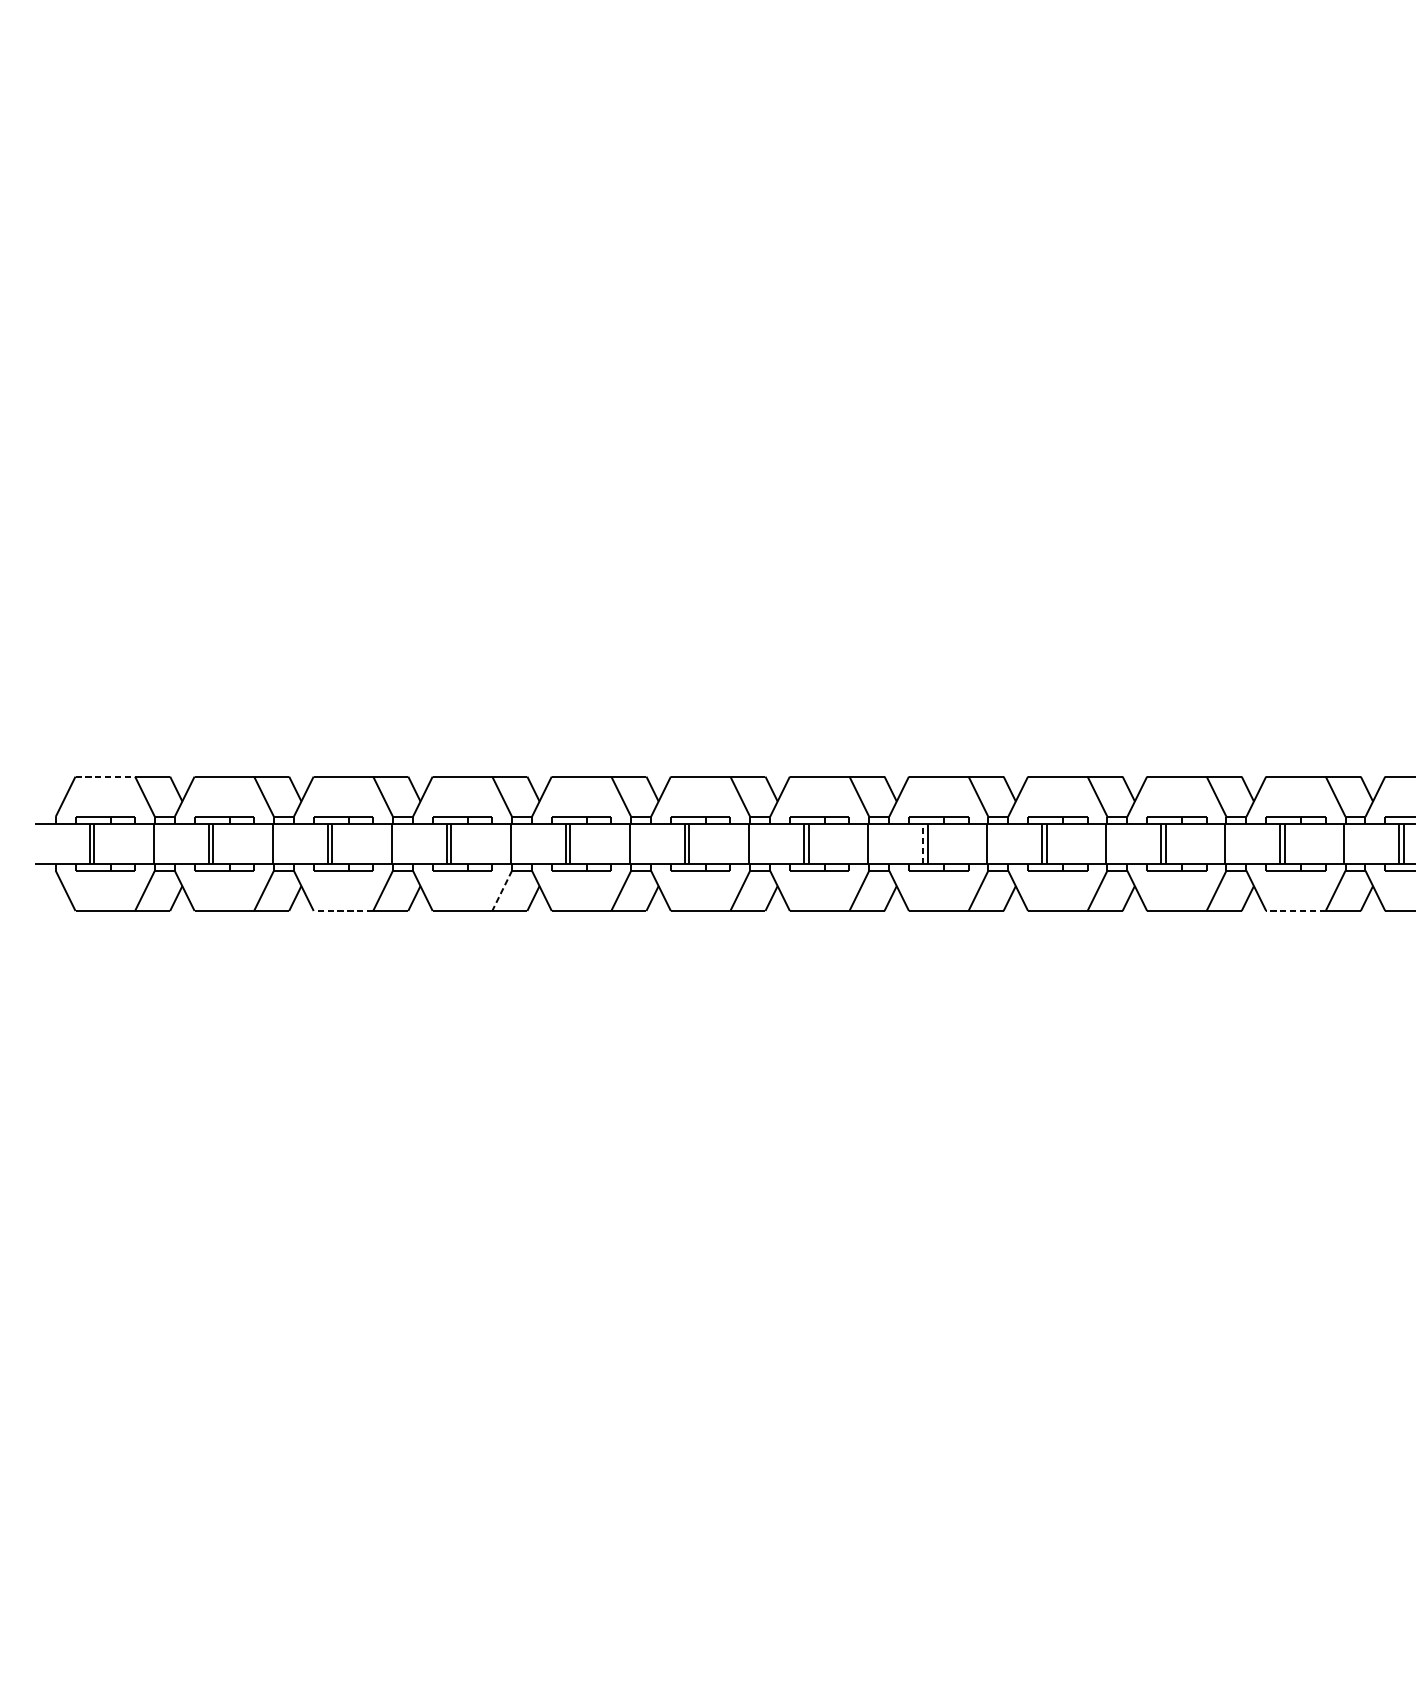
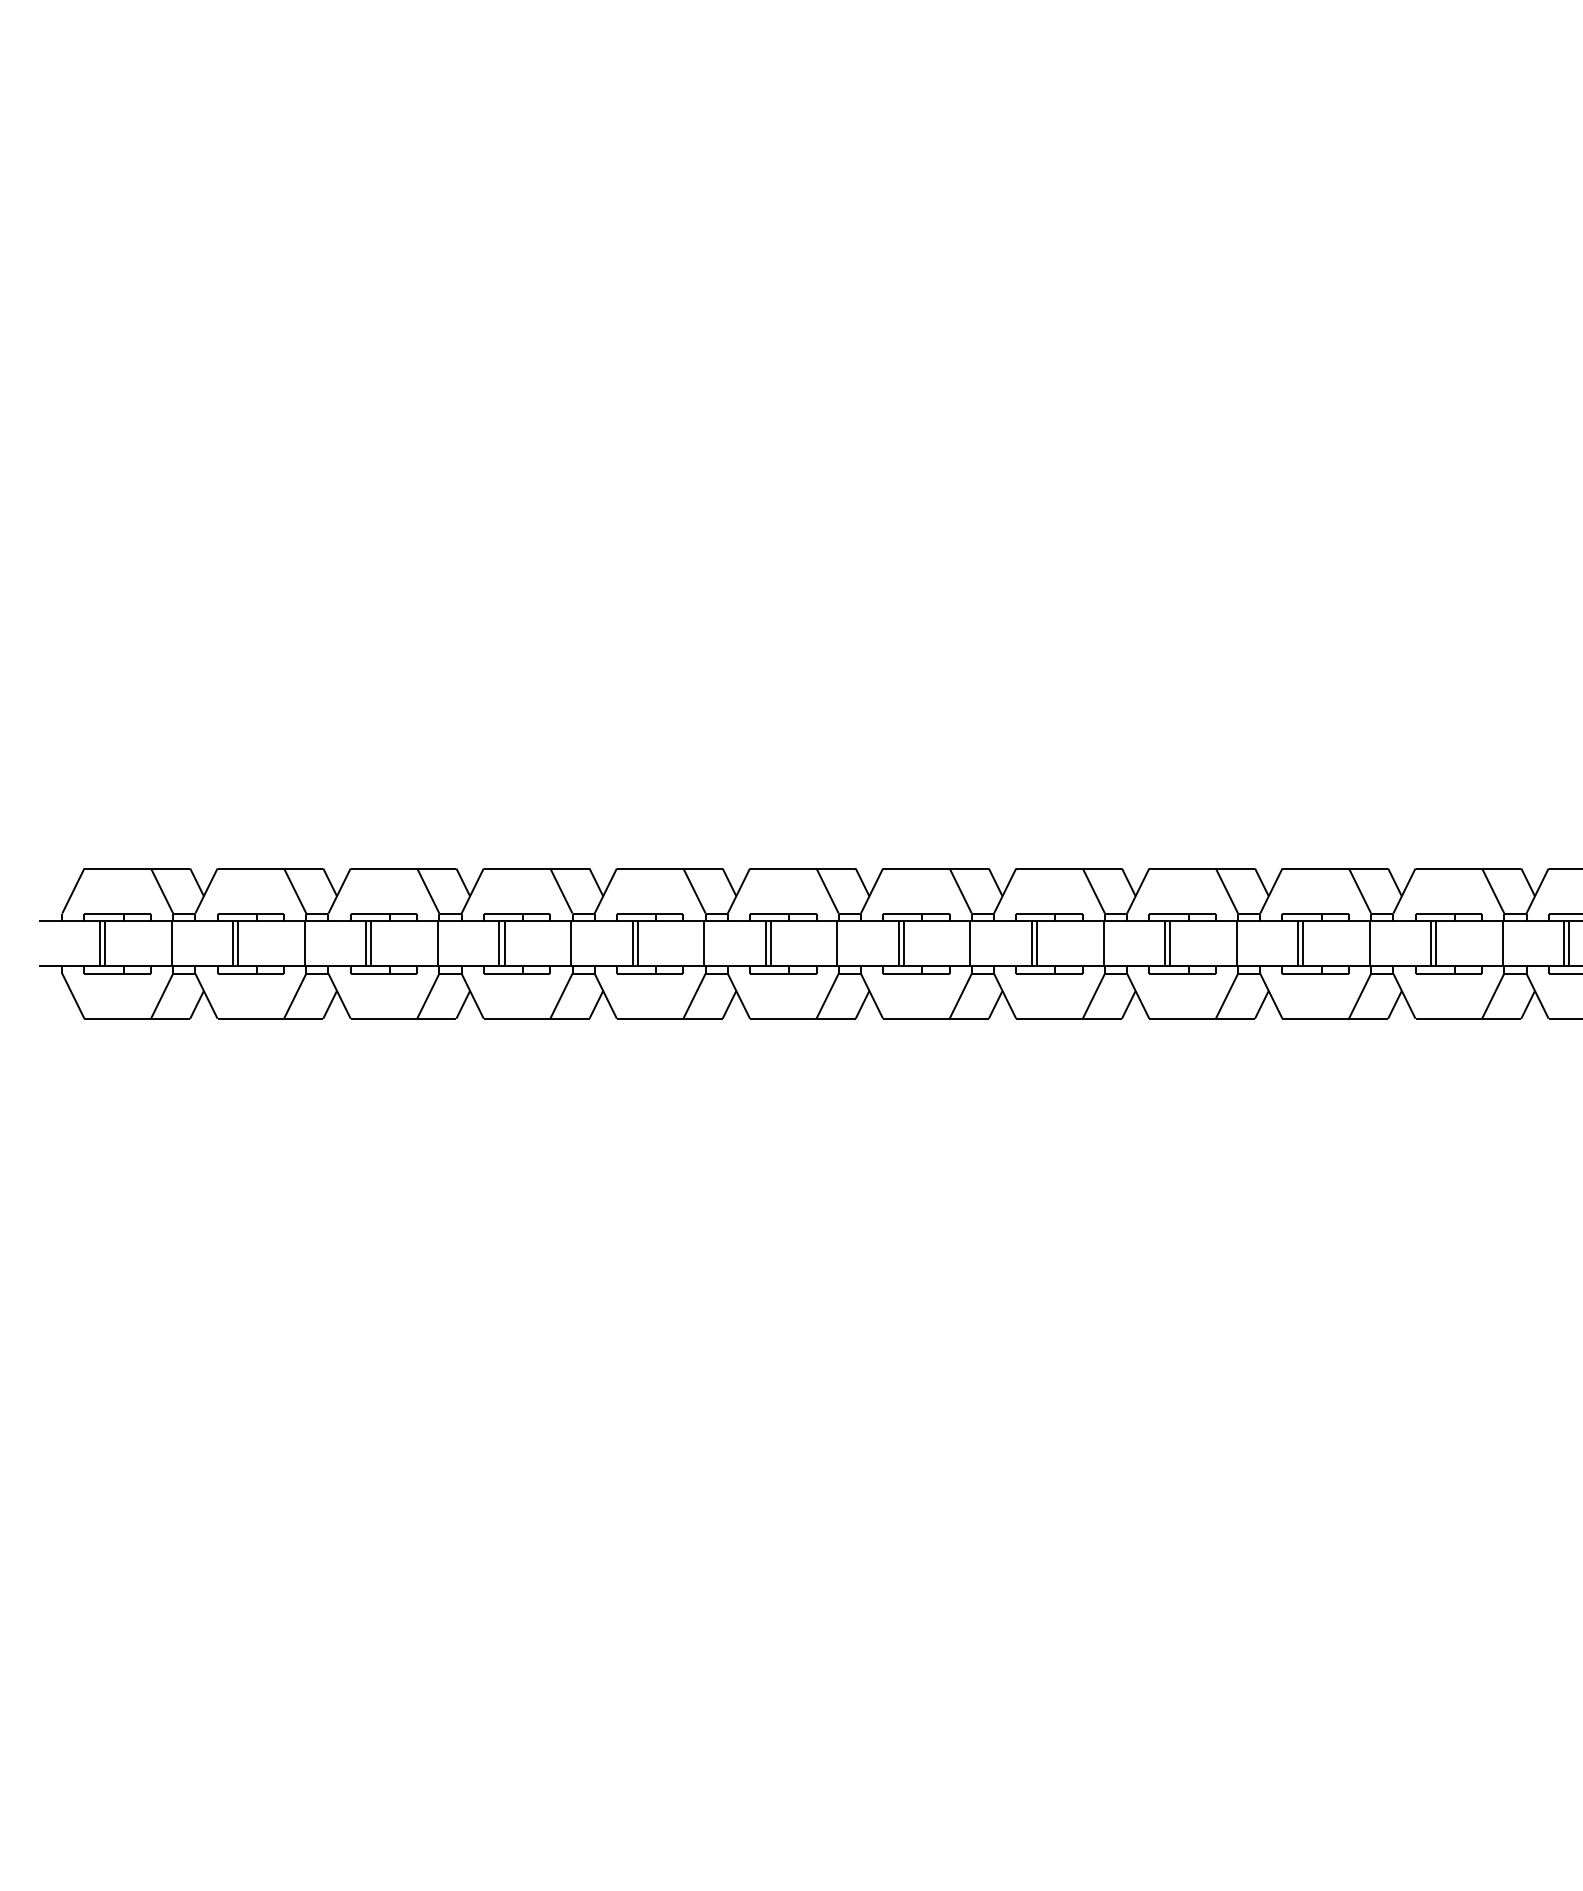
line: (106, 776) -> (118, 868), dashed -> solid
line: (922, 843) -> (1031, 943), dashed -> solid
line: (502, 891) -> (561, 996), dashed -> solid
line: (343, 910) -> (383, 1018), dashed -> solid
line: (1295, 910) -> (1448, 1018), dashed -> solid

